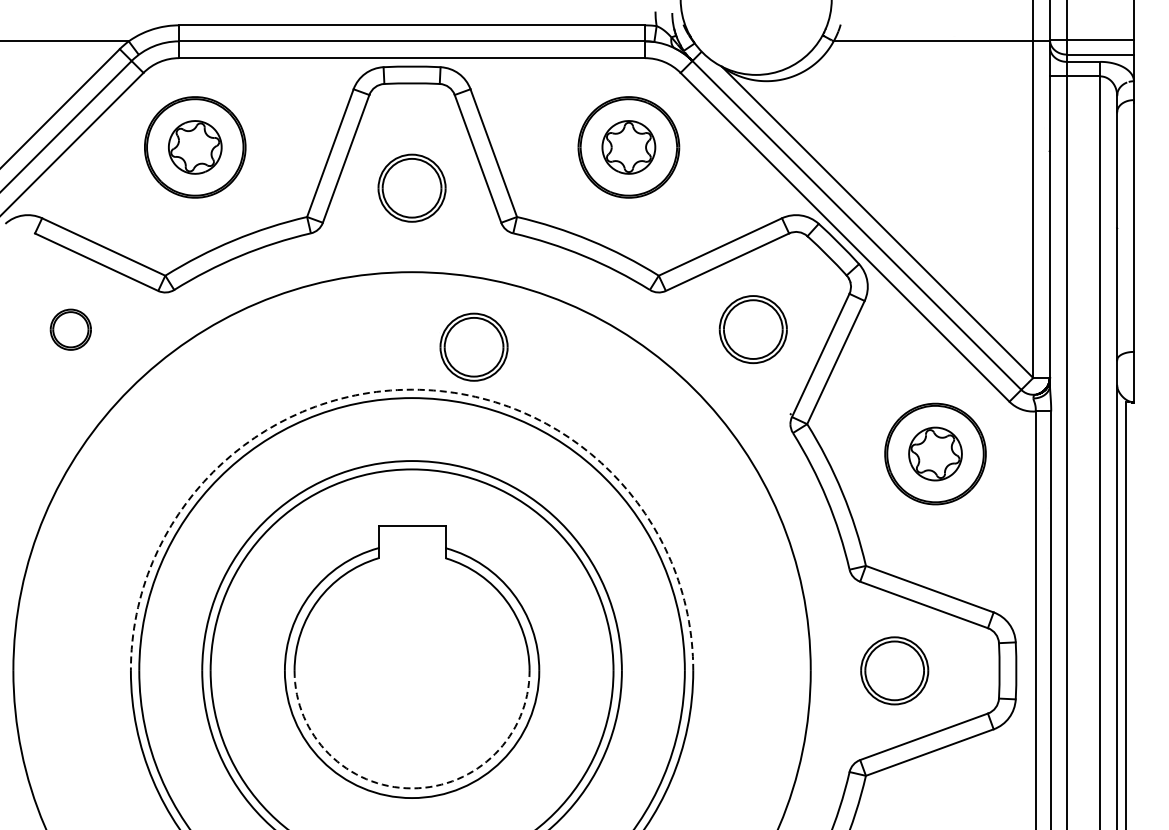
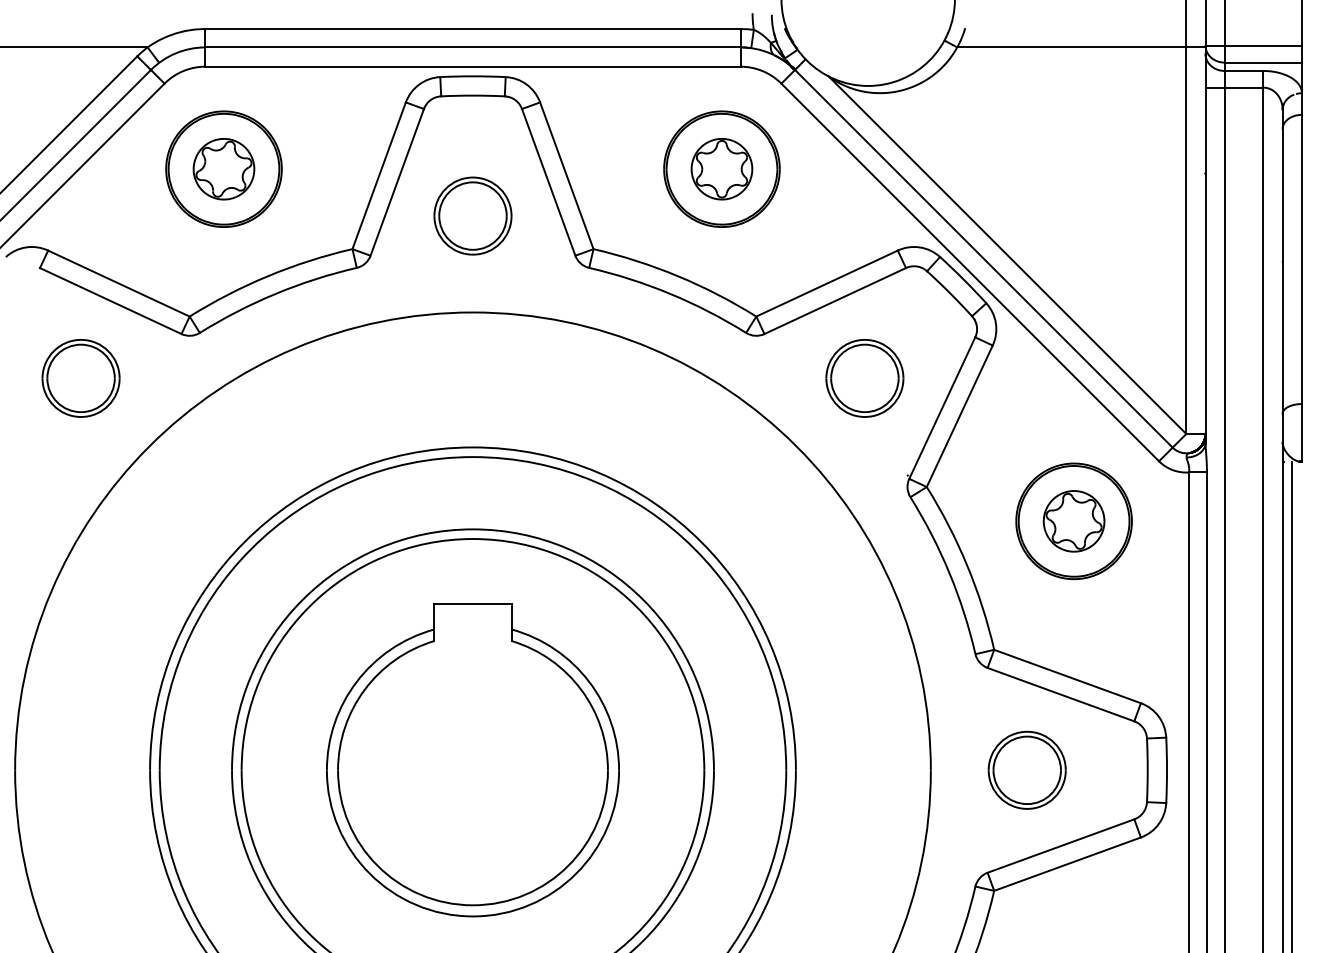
part: (70, 329) -> (80, 378), size x1.67
part: (473, 346) -> (543, 397), removed
arc: (412, 389) -> (473, 447), dashed -> solid
arc: (412, 788) -> (473, 905), dashed -> solid

